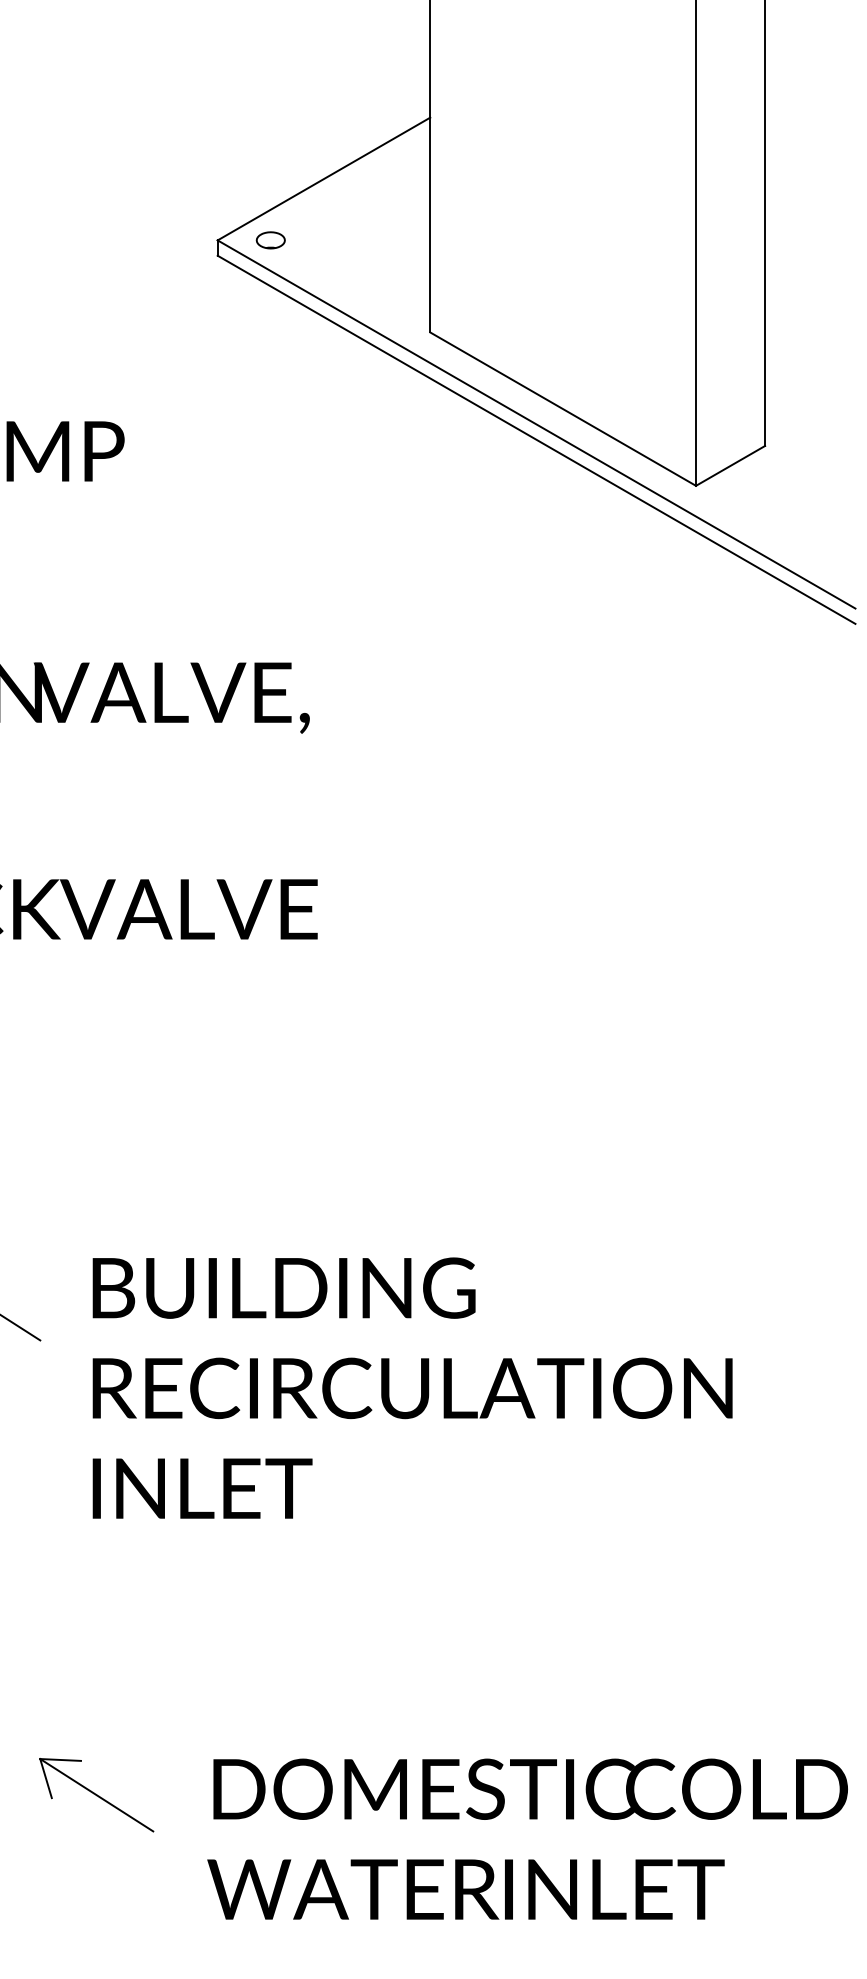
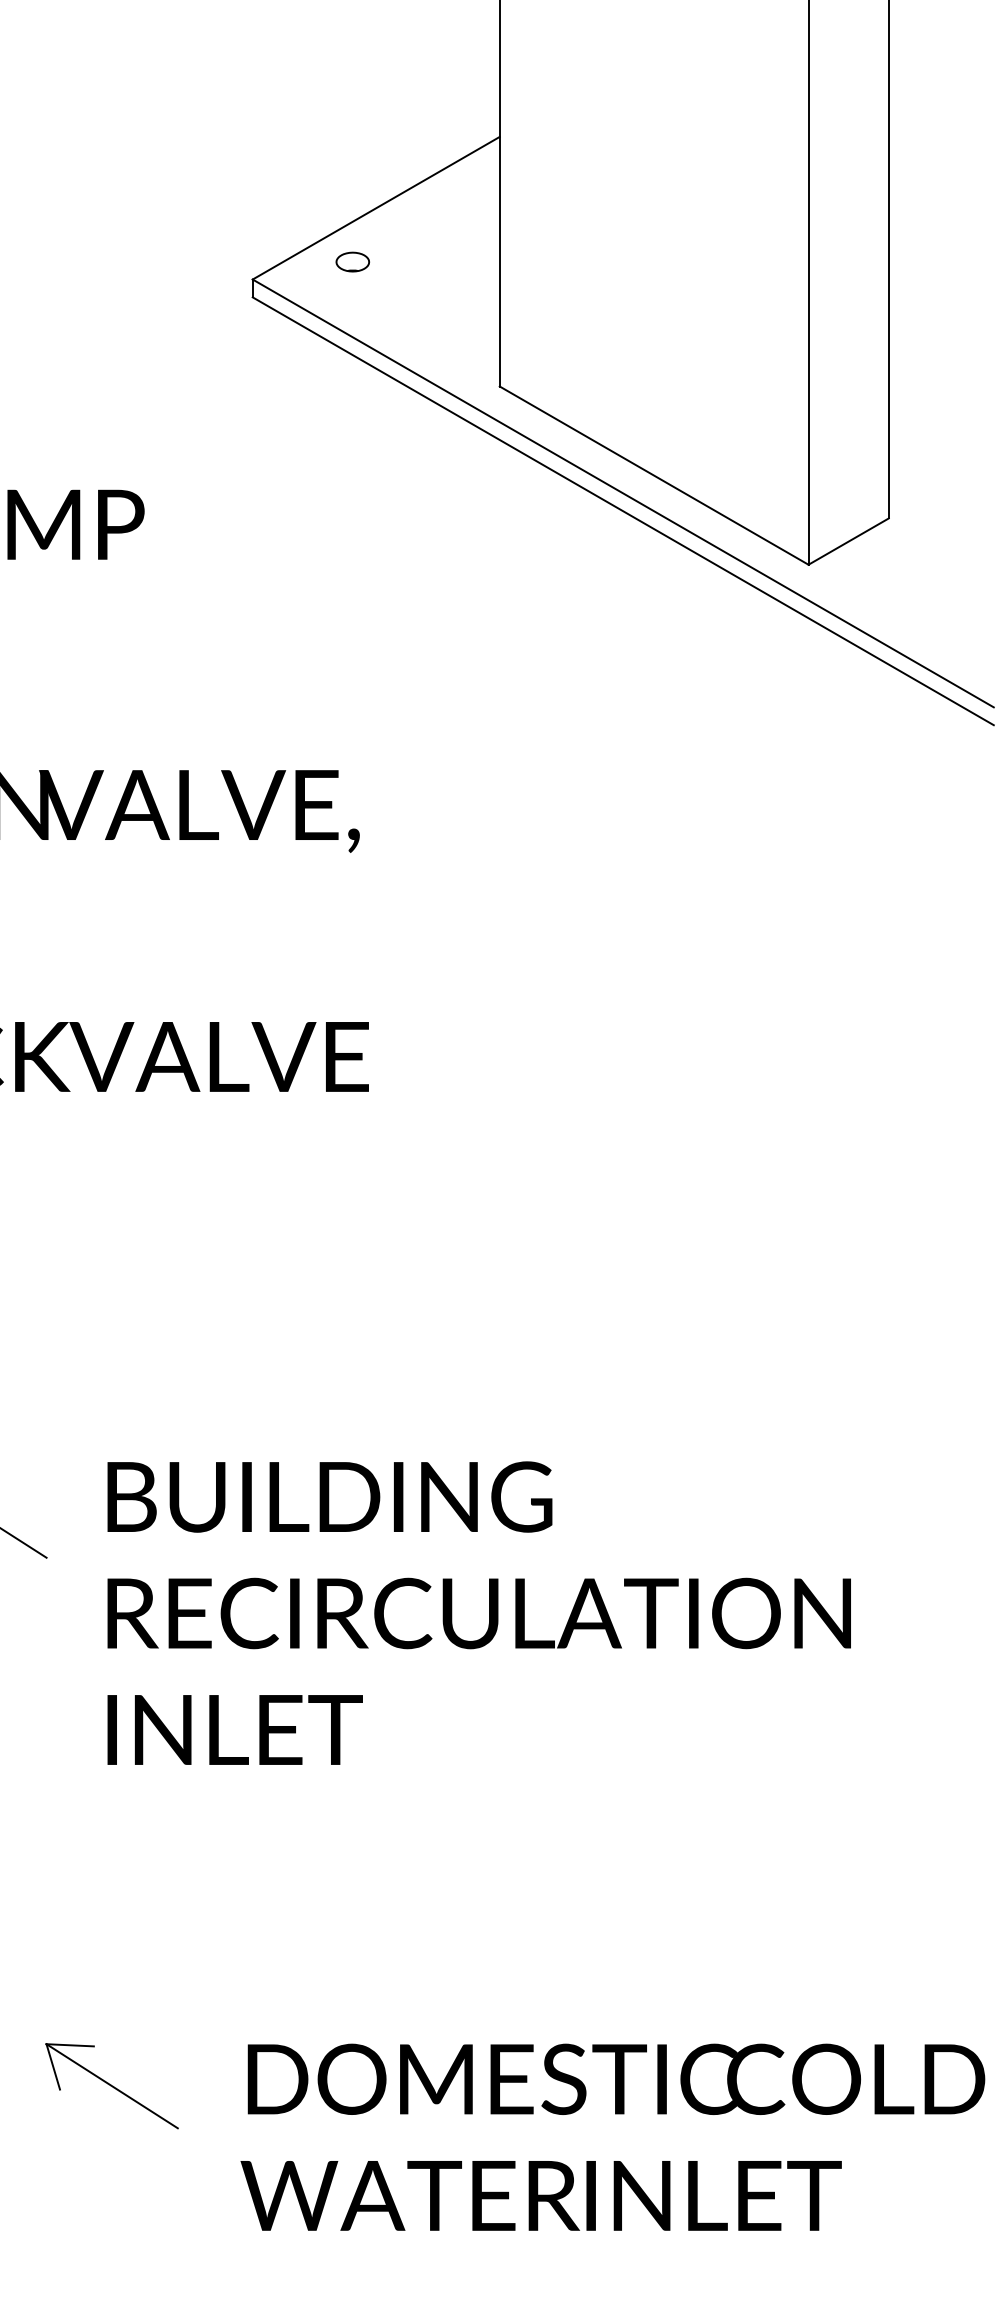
part: (270, 240) -> (352, 262), moved

